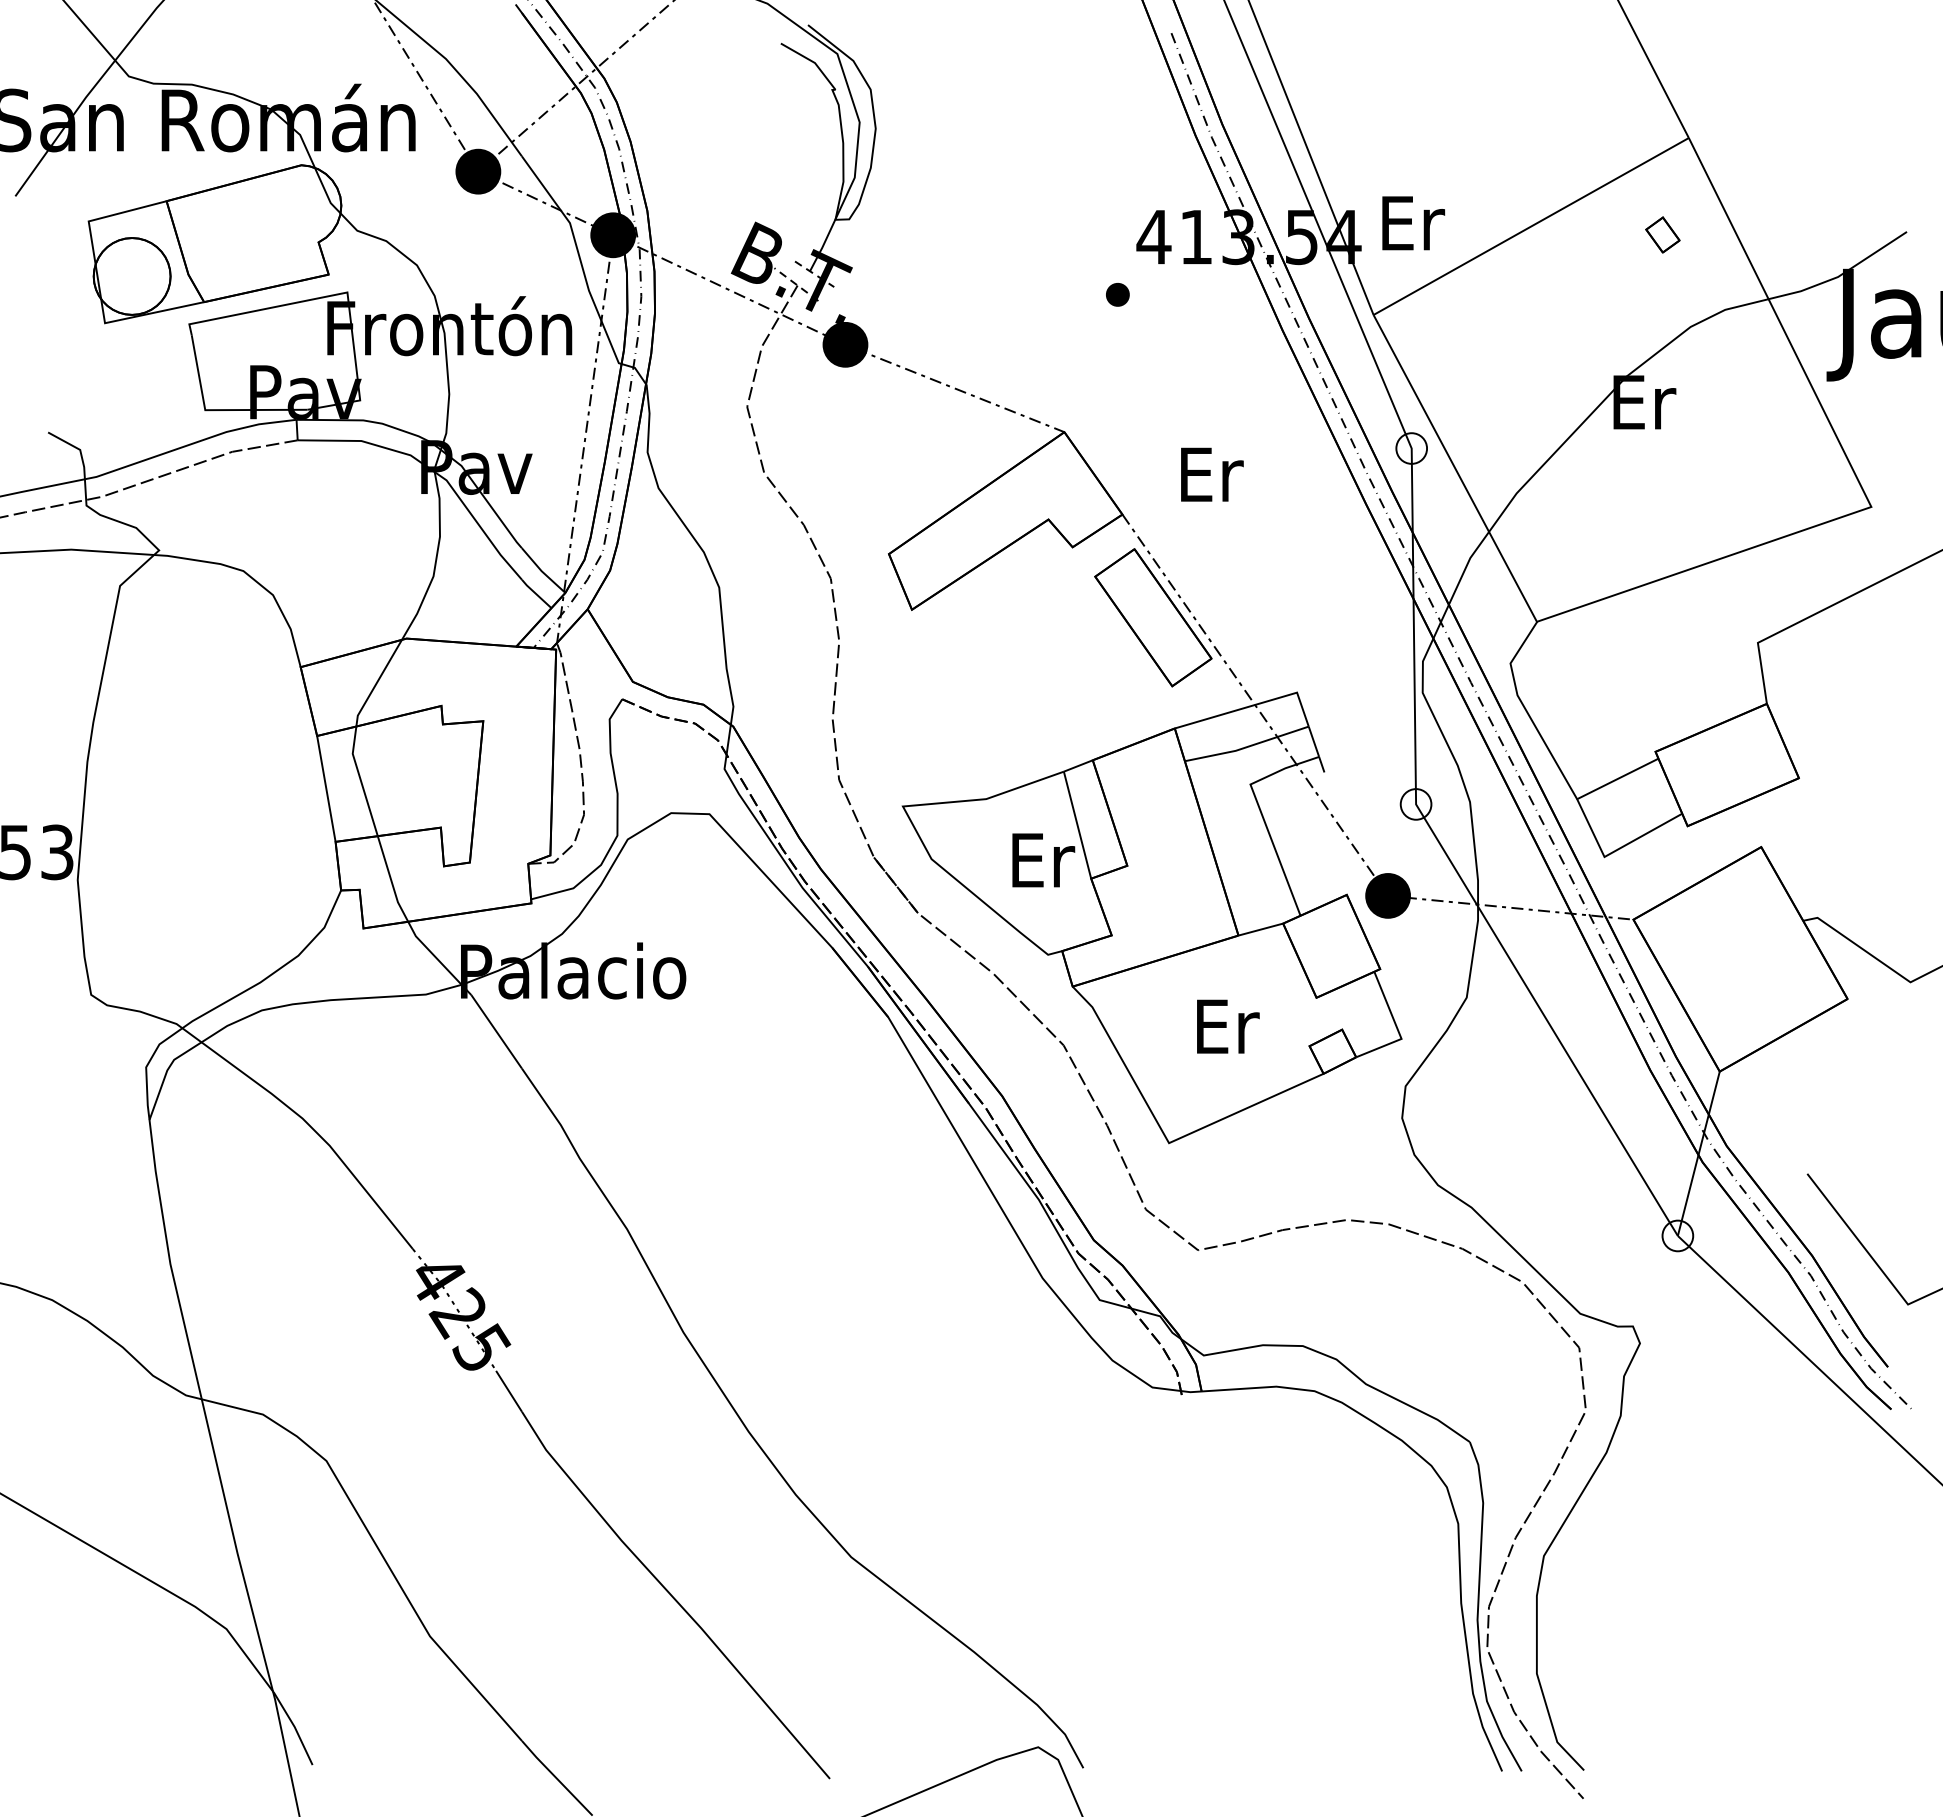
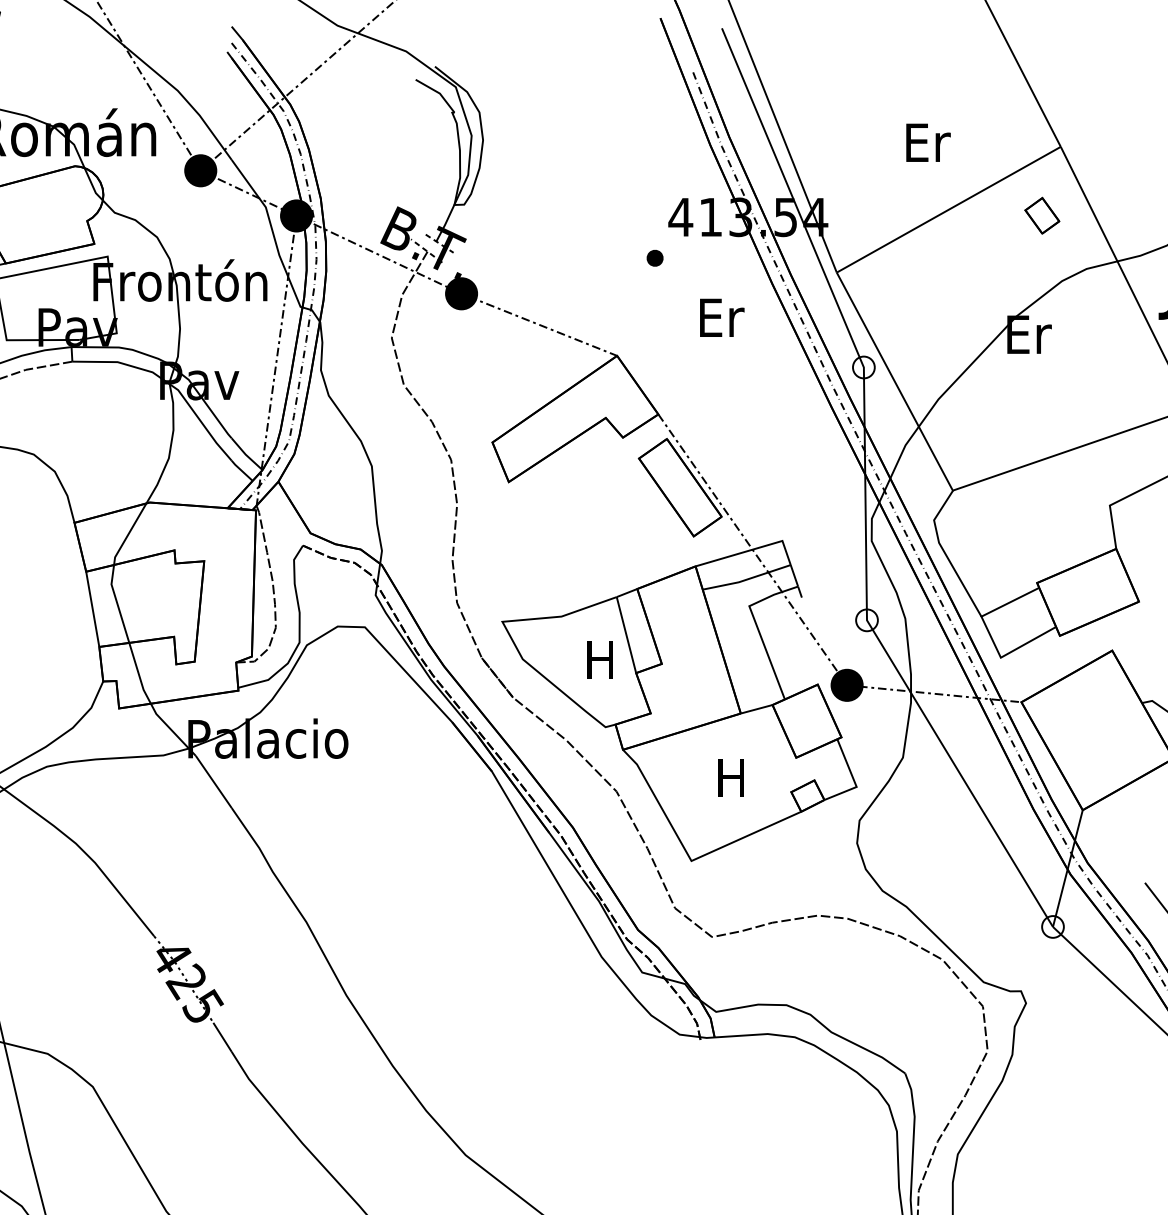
text: (1413, 223) -> (928, 142), moved
part: (1662, 234) -> (1042, 215), size x1.43
text: (1212, 474) -> (722, 317), moved
text: (1043, 860) -> (602, 660), Er -> H
text: (1228, 1026) -> (733, 778), Er -> H

